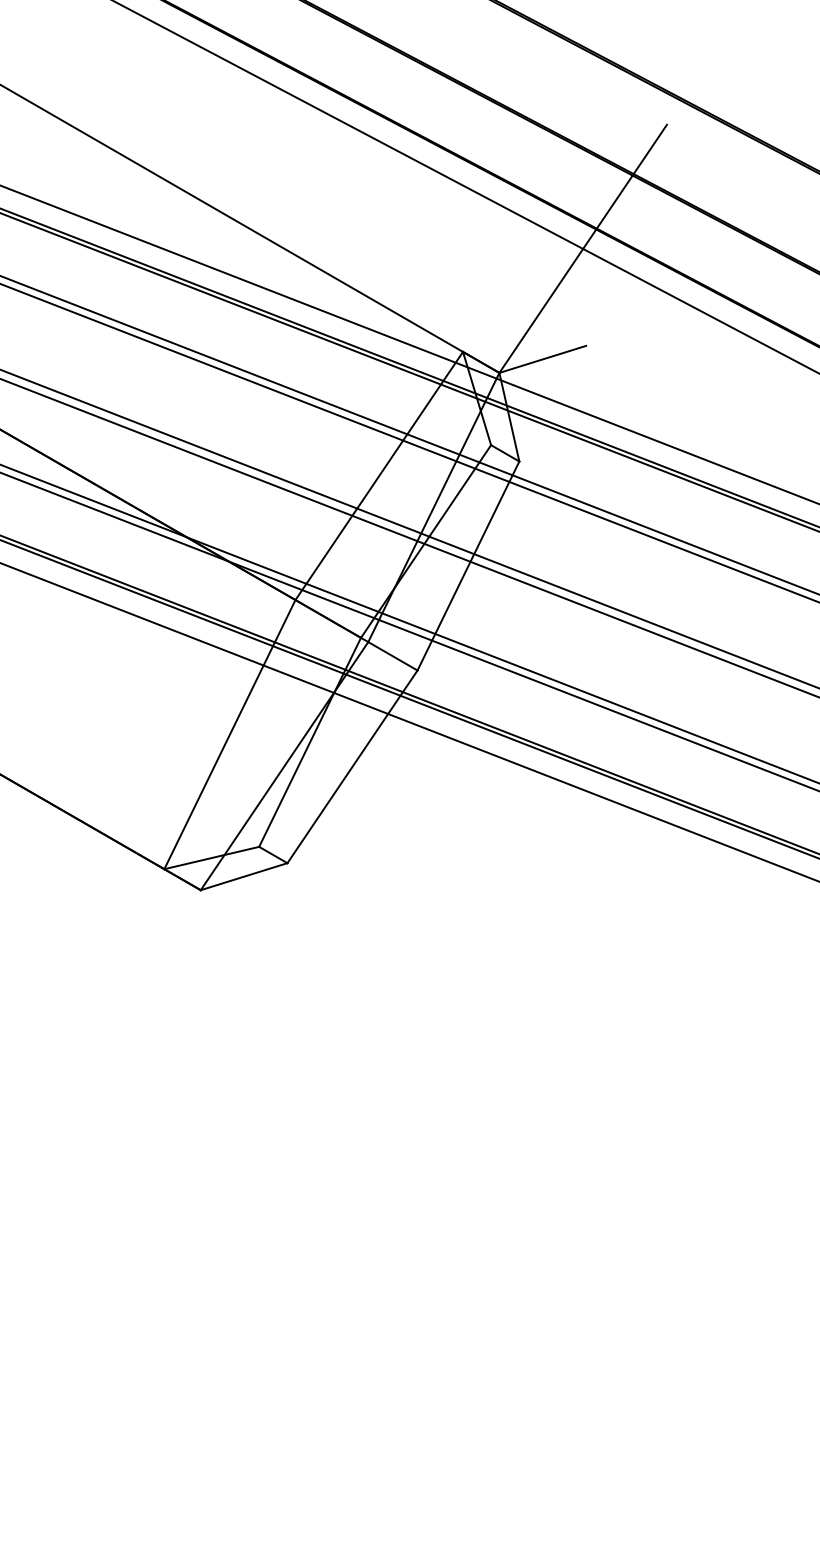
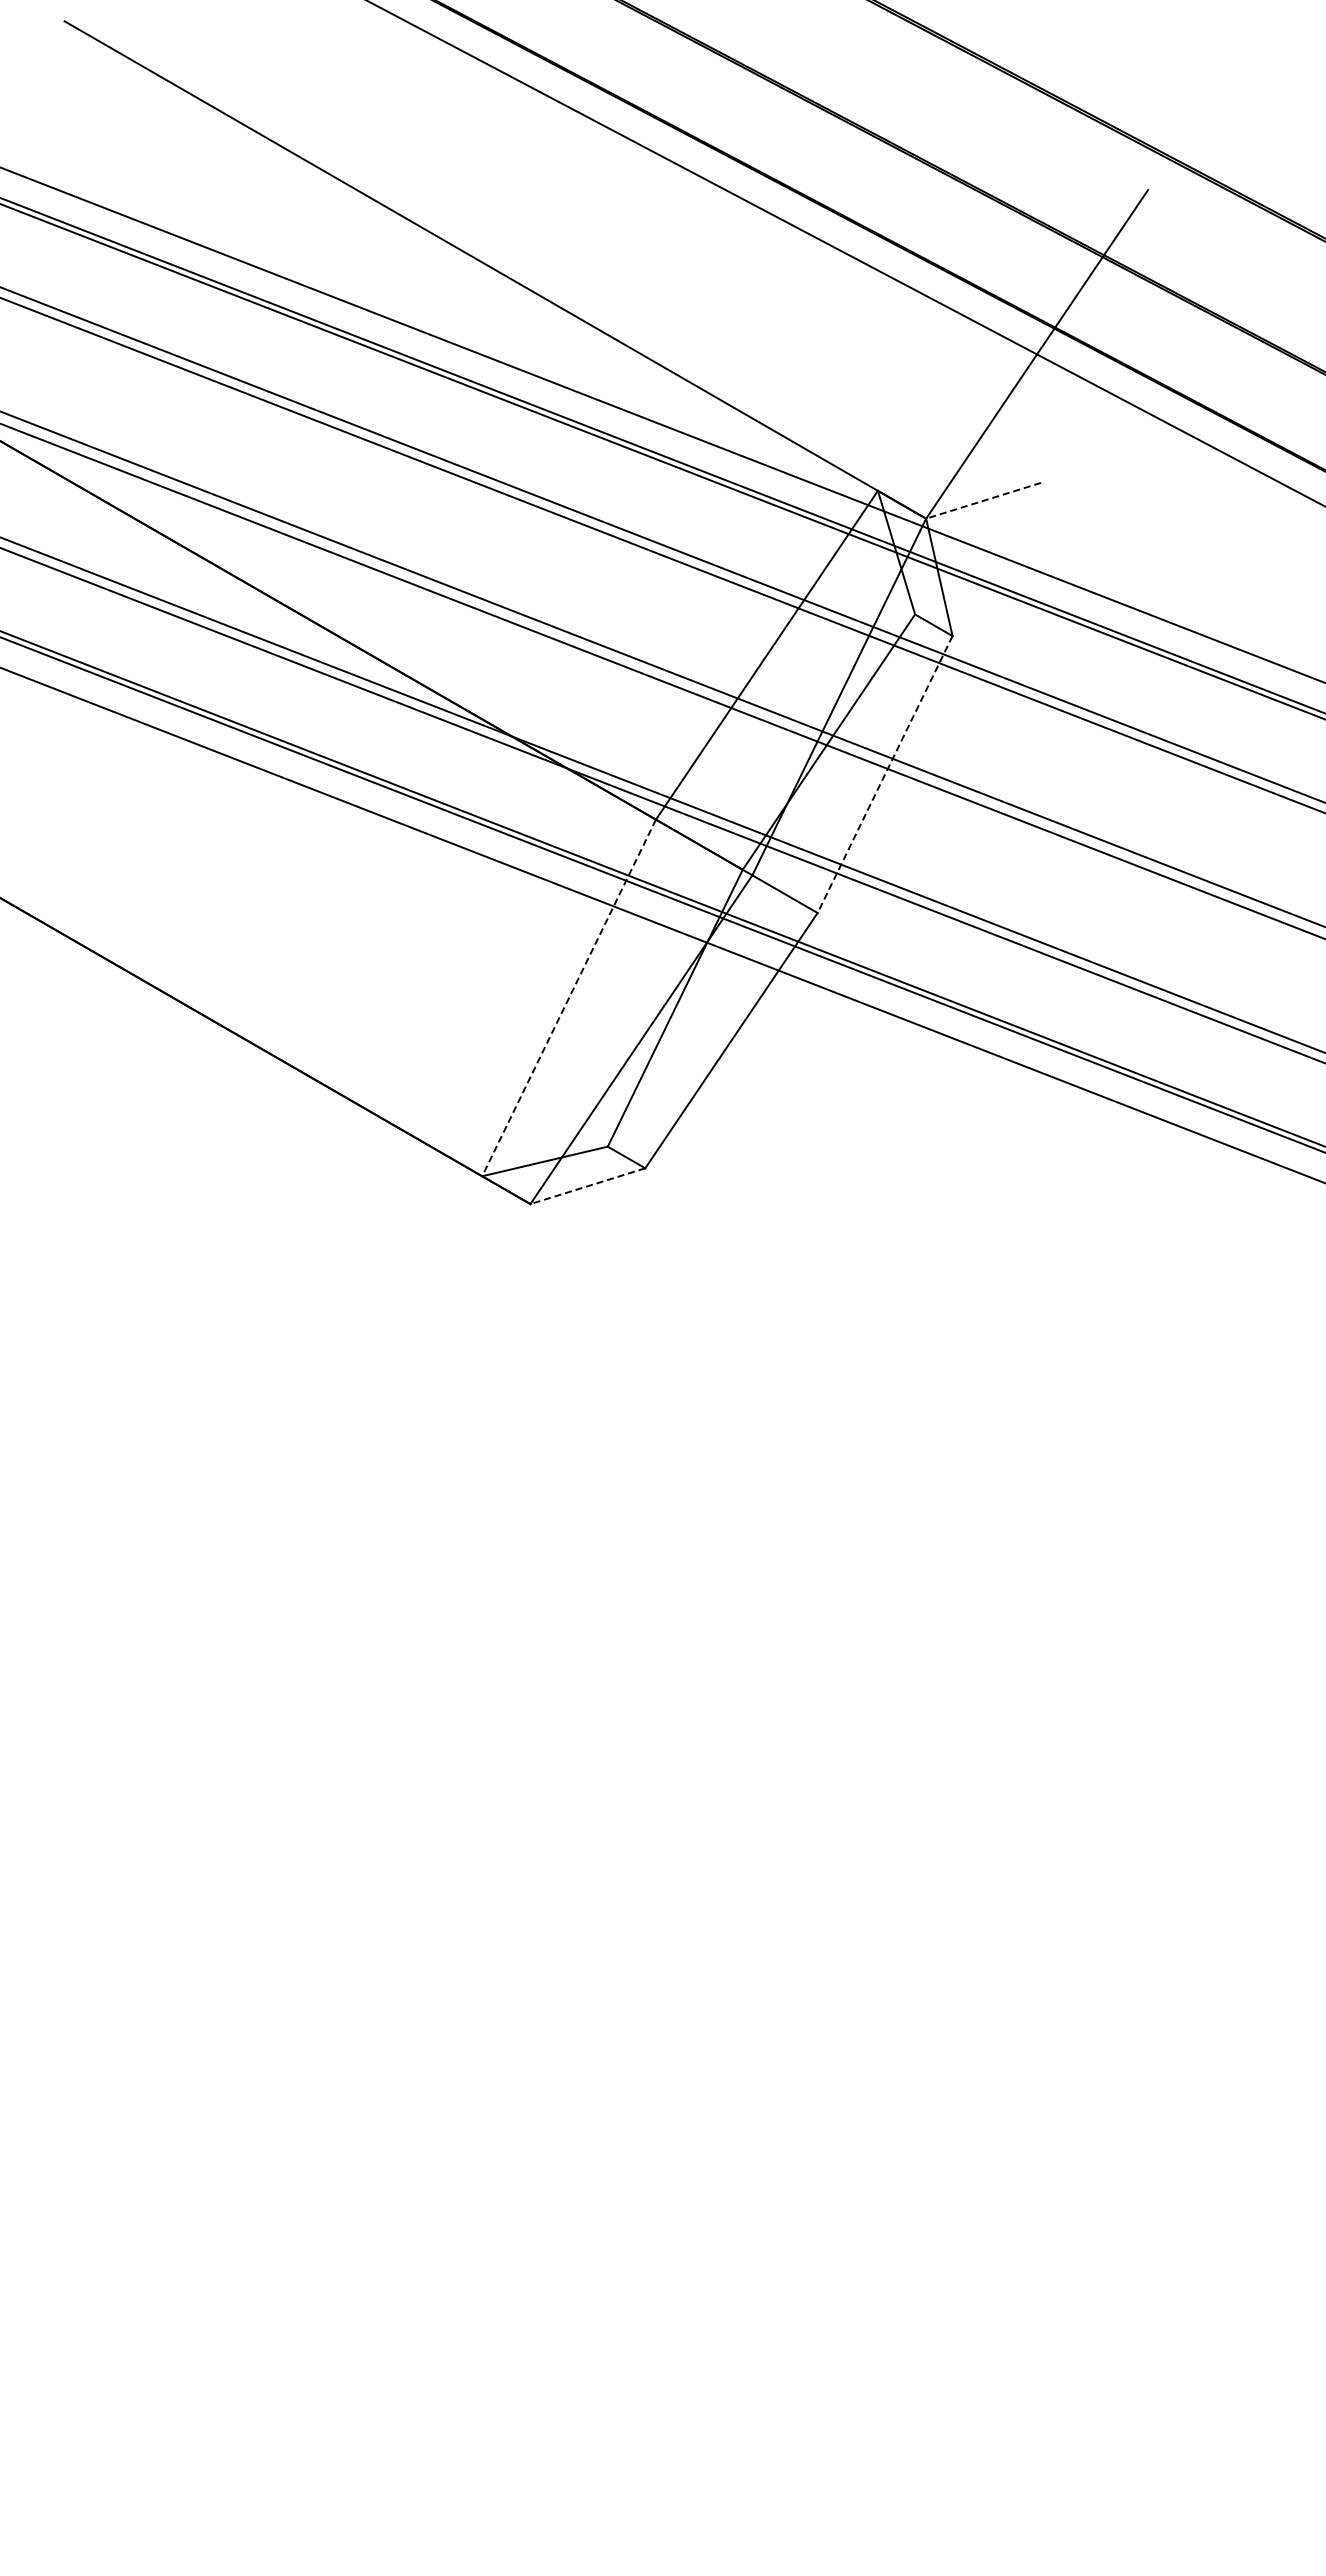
line: (542, 359) -> (983, 500), solid -> dashed
line: (467, 565) -> (884, 774), solid -> dashed
line: (229, 735) -> (568, 998), solid -> dashed
line: (243, 876) -> (587, 1186), solid -> dashed

